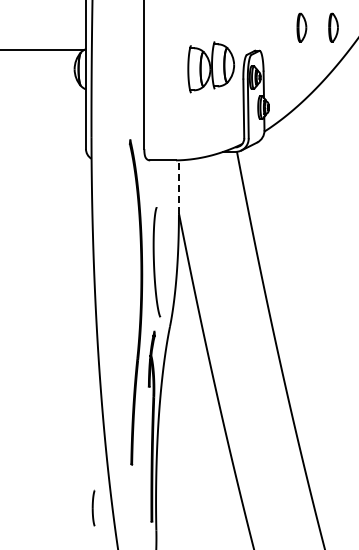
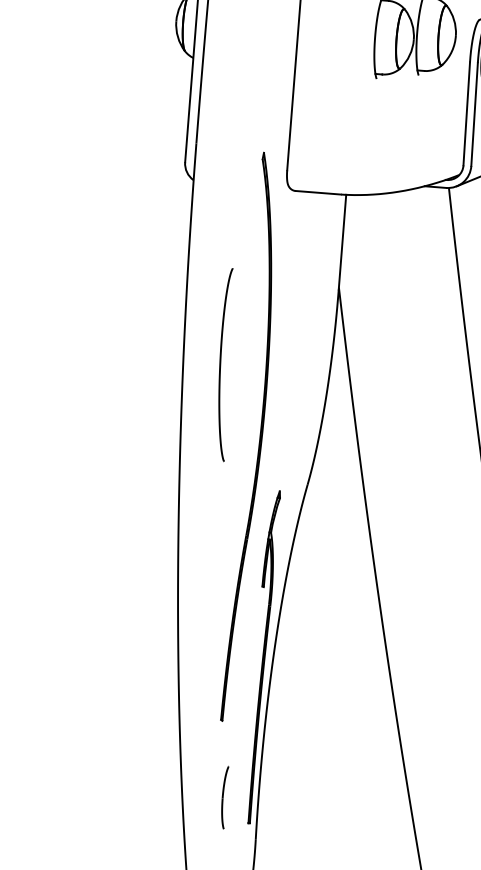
line: (178, 186) -> (341, 240), dashed -> solid
curve: (154, 262) -> (221, 364), moved
part: (93, 507) -> (224, 796), moved

